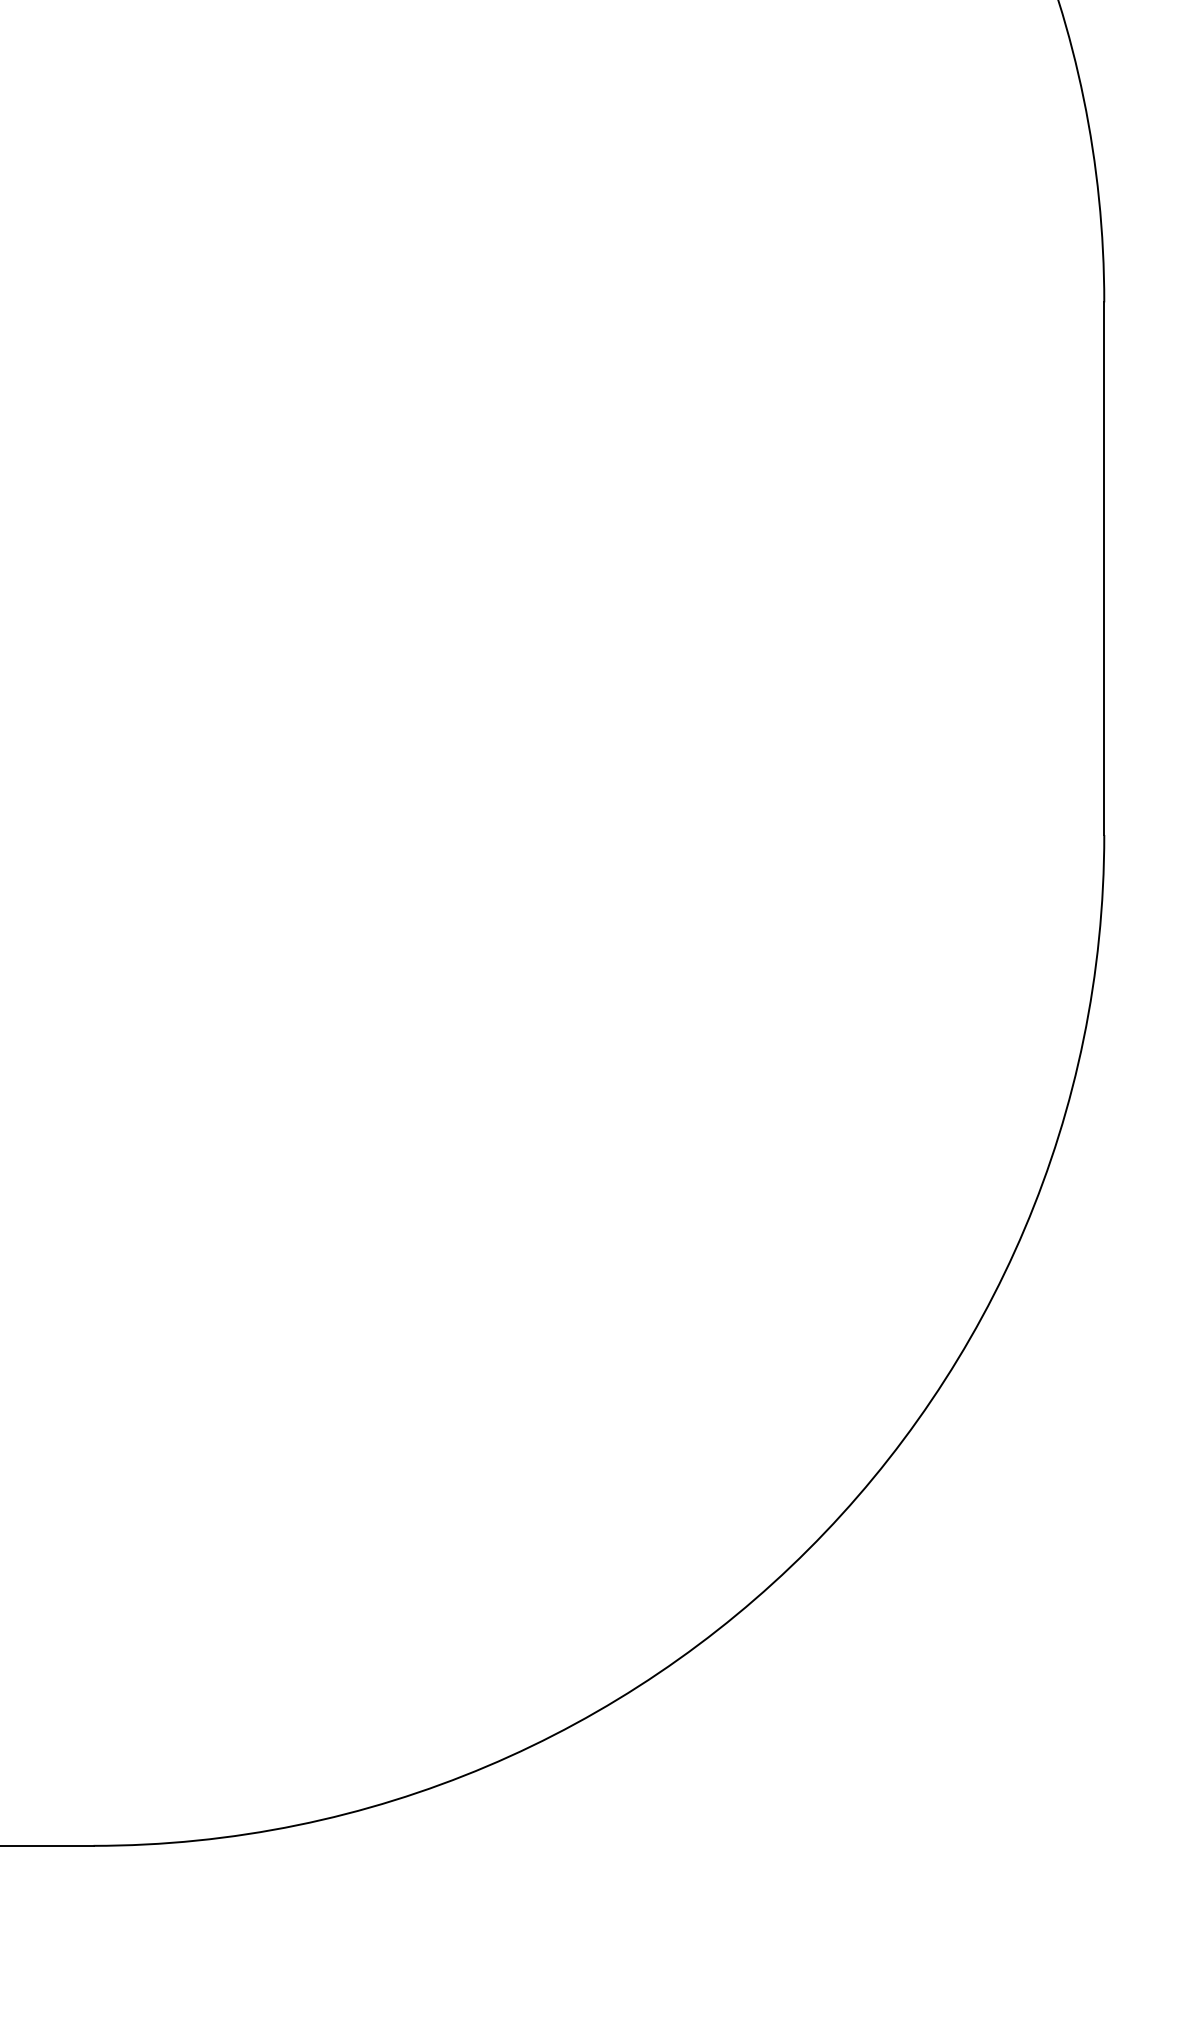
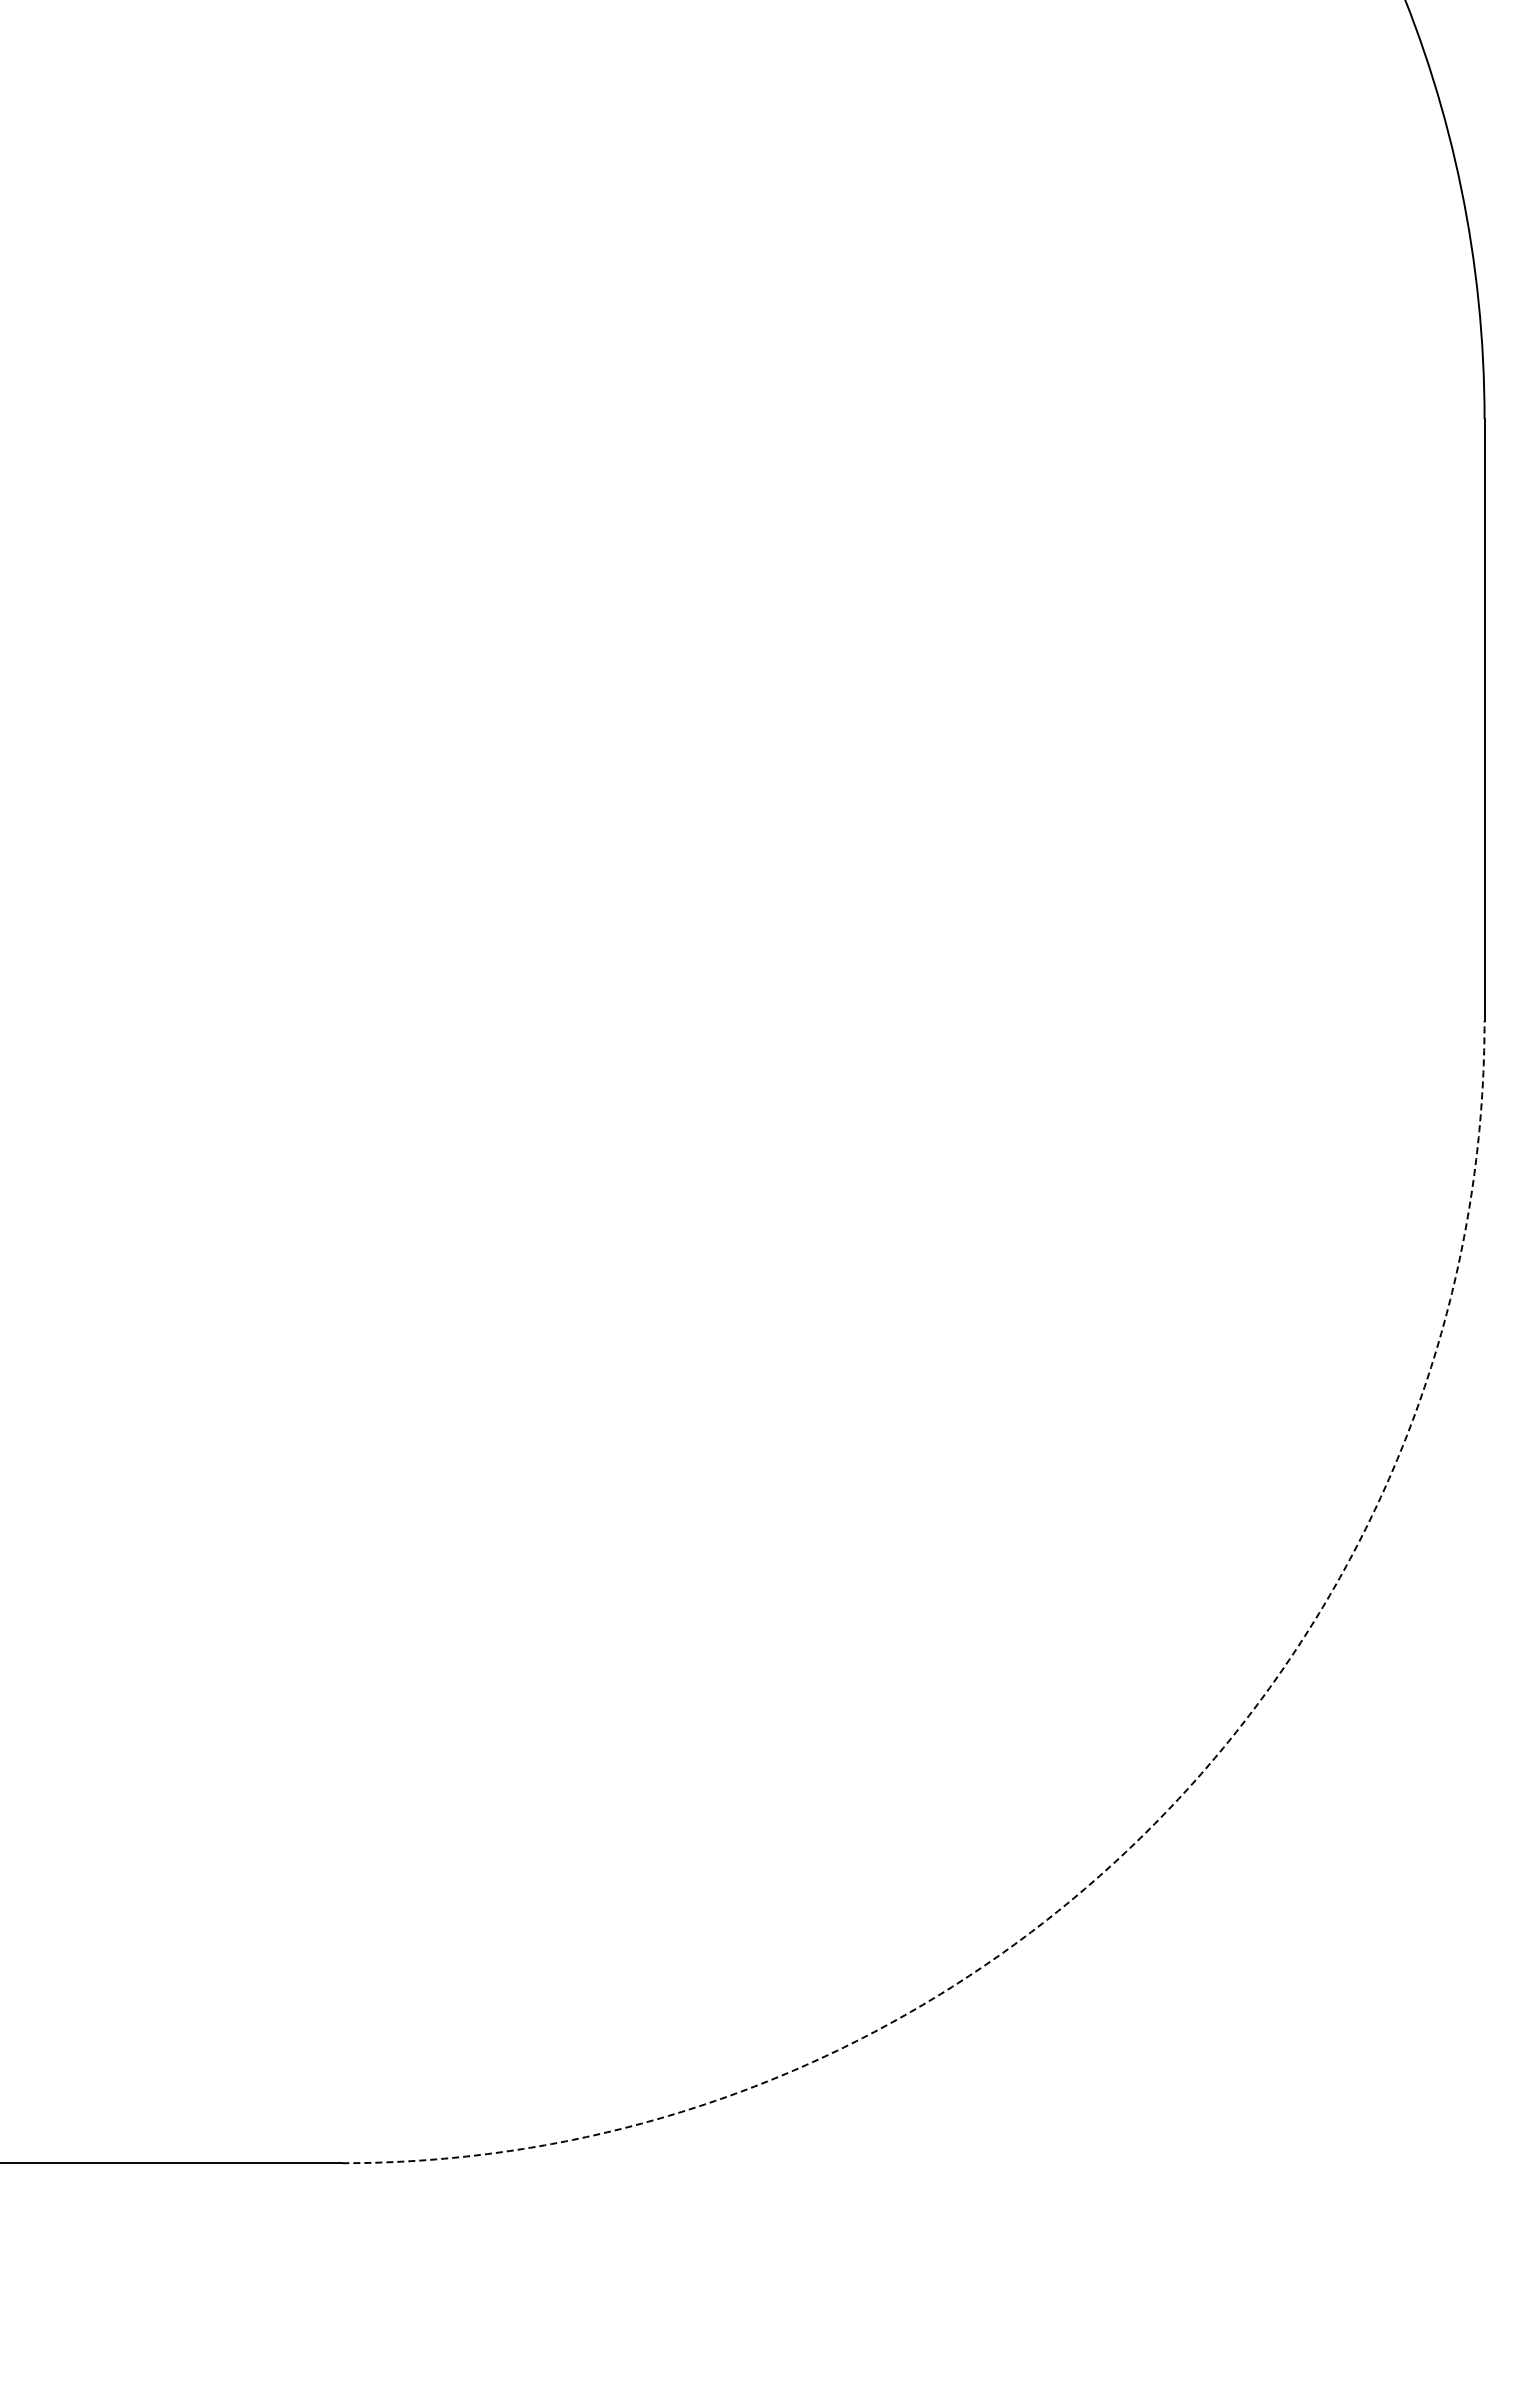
arc: (808, 1549) -> (1150, 1828), solid -> dashed

